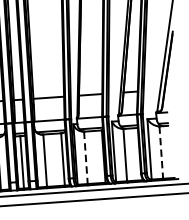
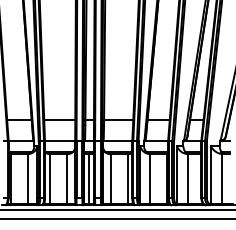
line: (160, 153) -> (221, 179), dashed -> solid
line: (85, 158) -> (149, 179), dashed -> solid

